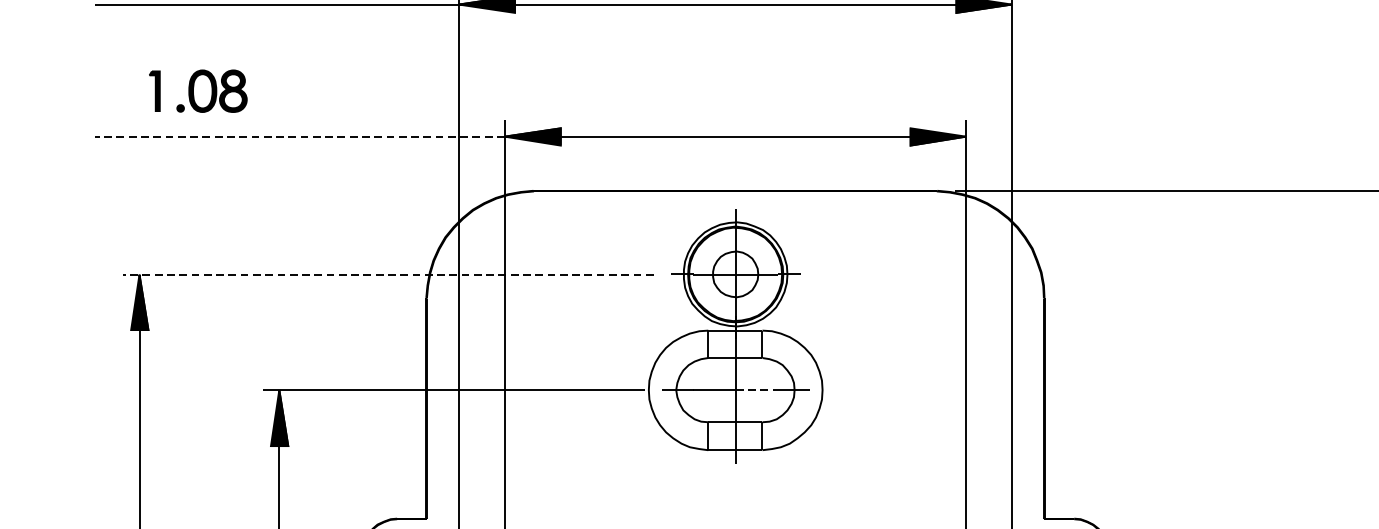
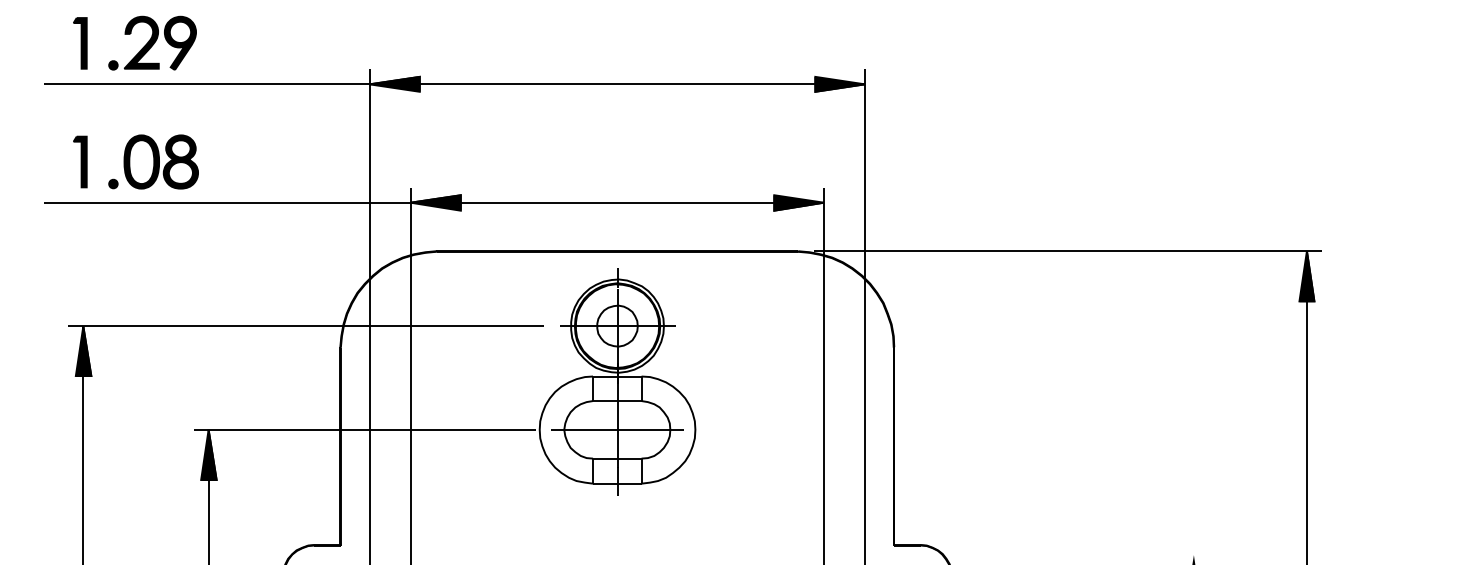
part: (197, 90) -> (135, 161), size x1.43
line: (299, 136) -> (226, 202), dashed -> solid
line: (388, 274) -> (306, 326), dashed -> solid
line: (756, 389) -> (636, 429), dashed -> solid

